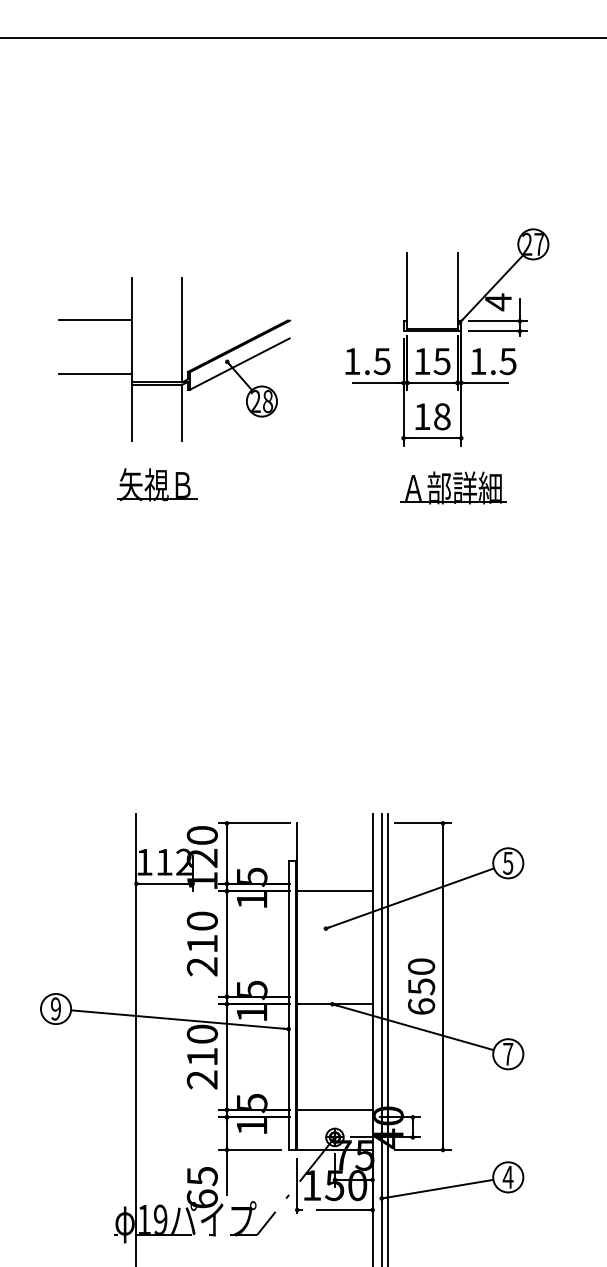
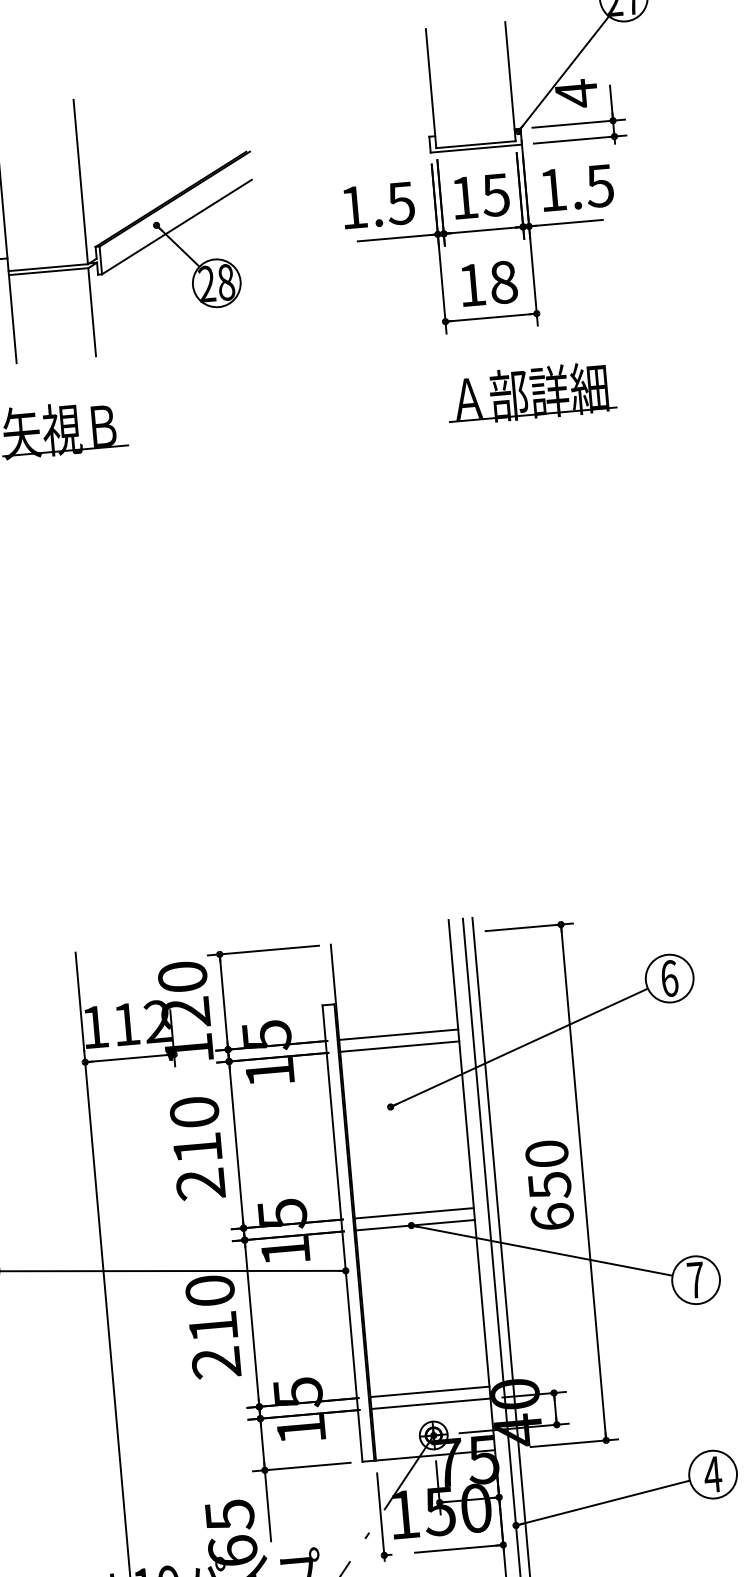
text: (508, 862) -> (669, 977), 5 -> 6
line: (334, 883) -> (397, 1034), added
line: (334, 996) -> (413, 1212), added
line: (334, 1117) -> (430, 1404), added

